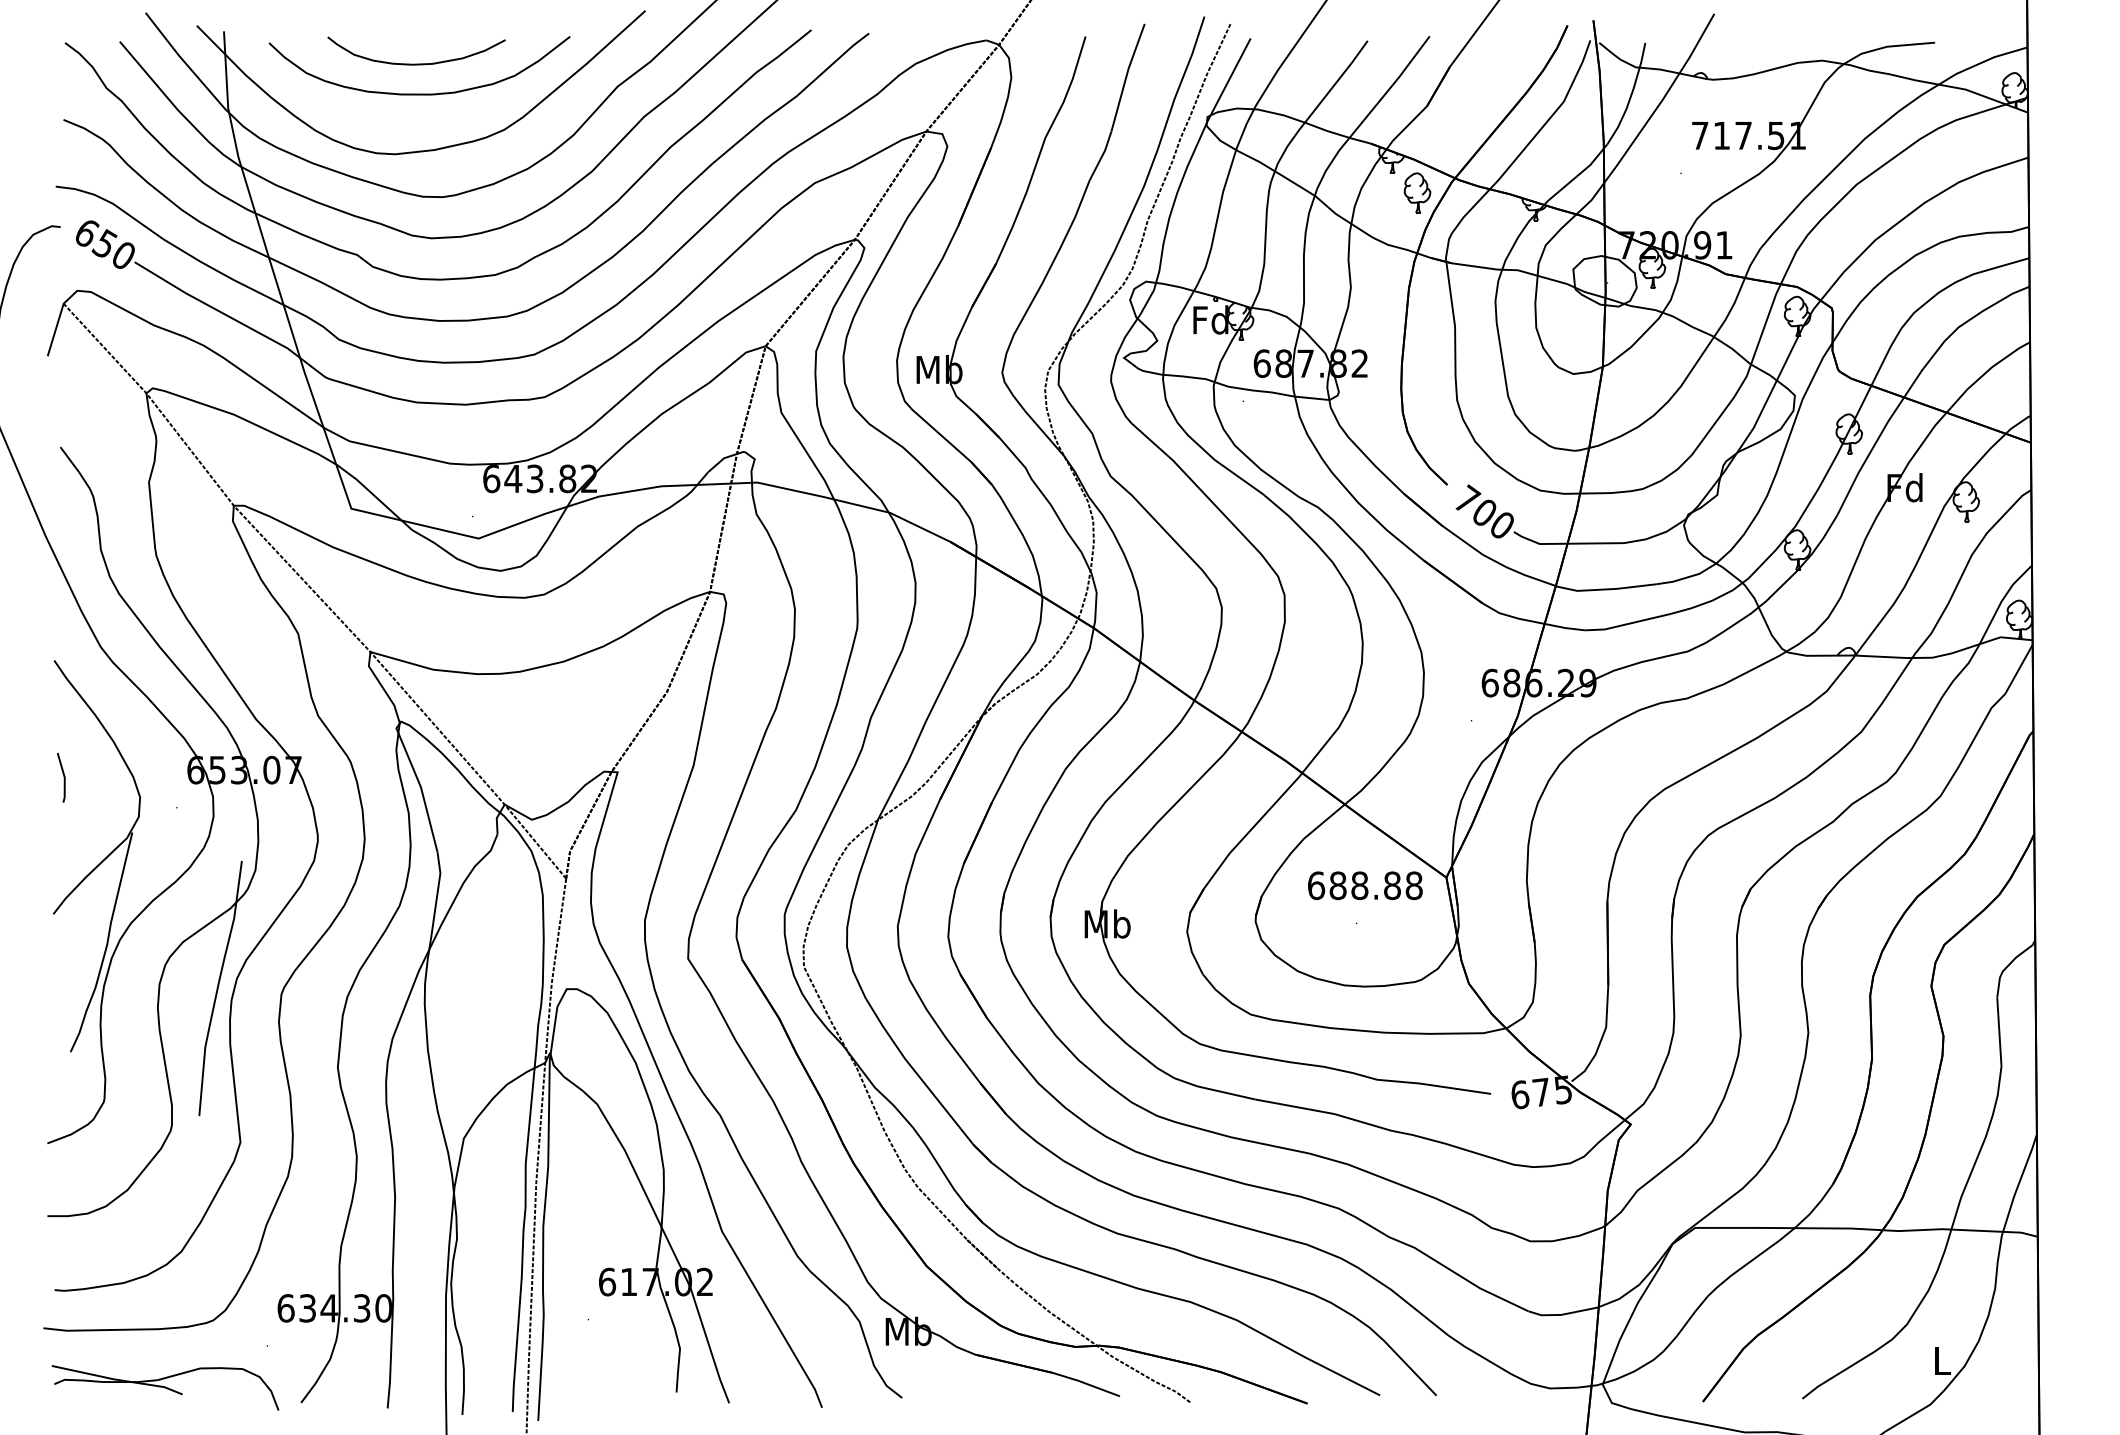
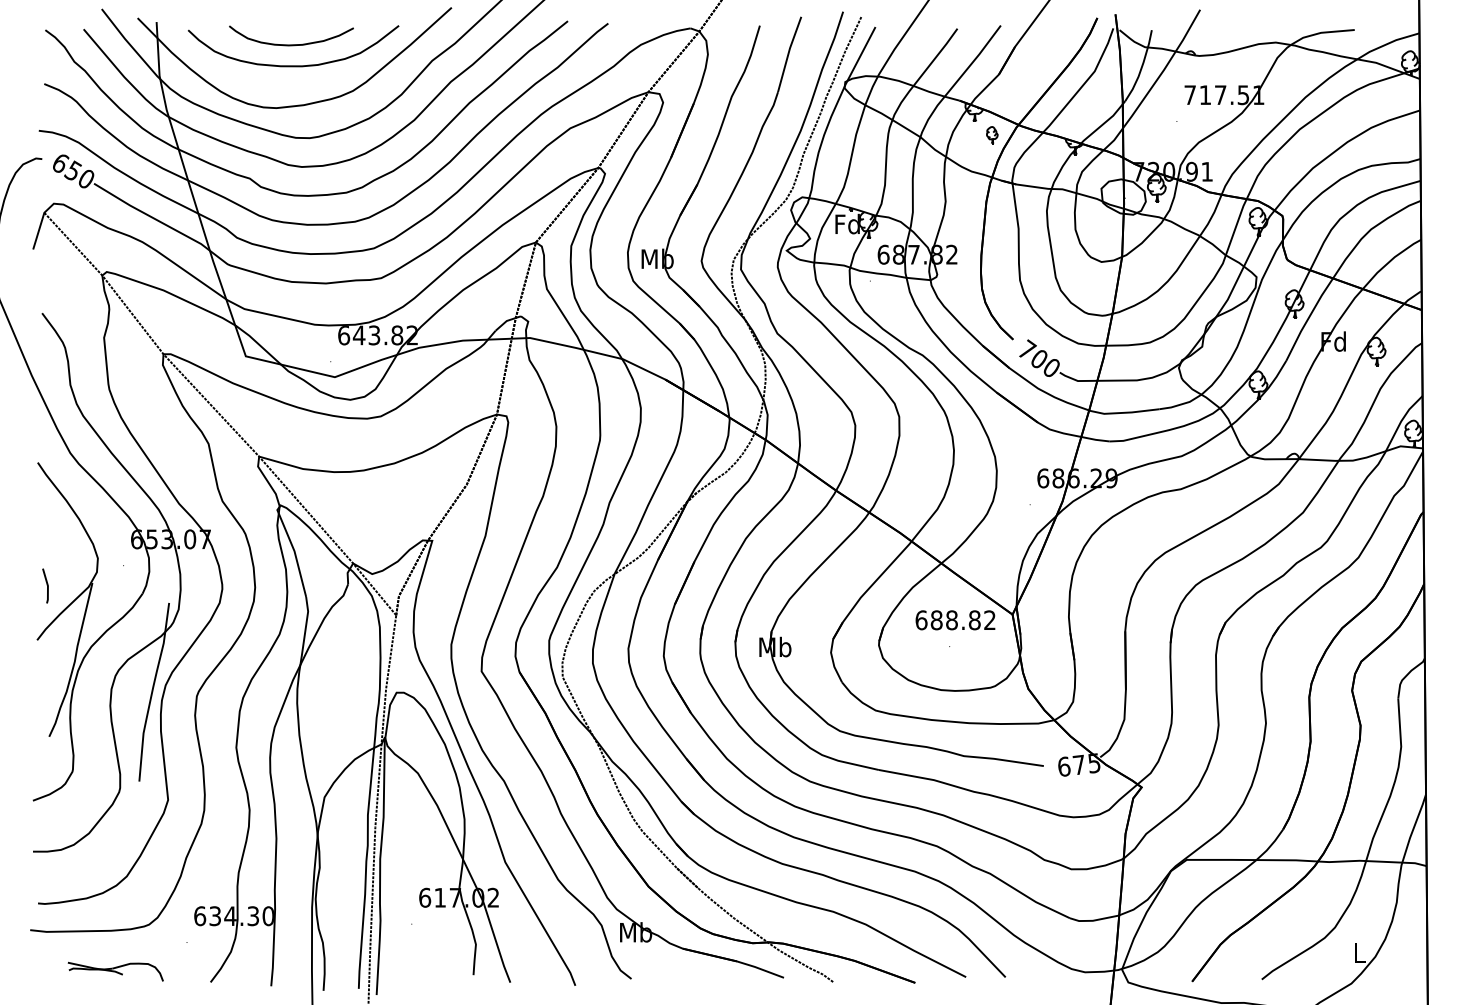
part: (1417, 192) -> (992, 134), size x0.6
line: (63, 777) -> (47, 585), moved
text: (1413, 885) -> (989, 620), 688.88 -> 688.82
part: (165, 1387) -> (115, 971), size x0.6

